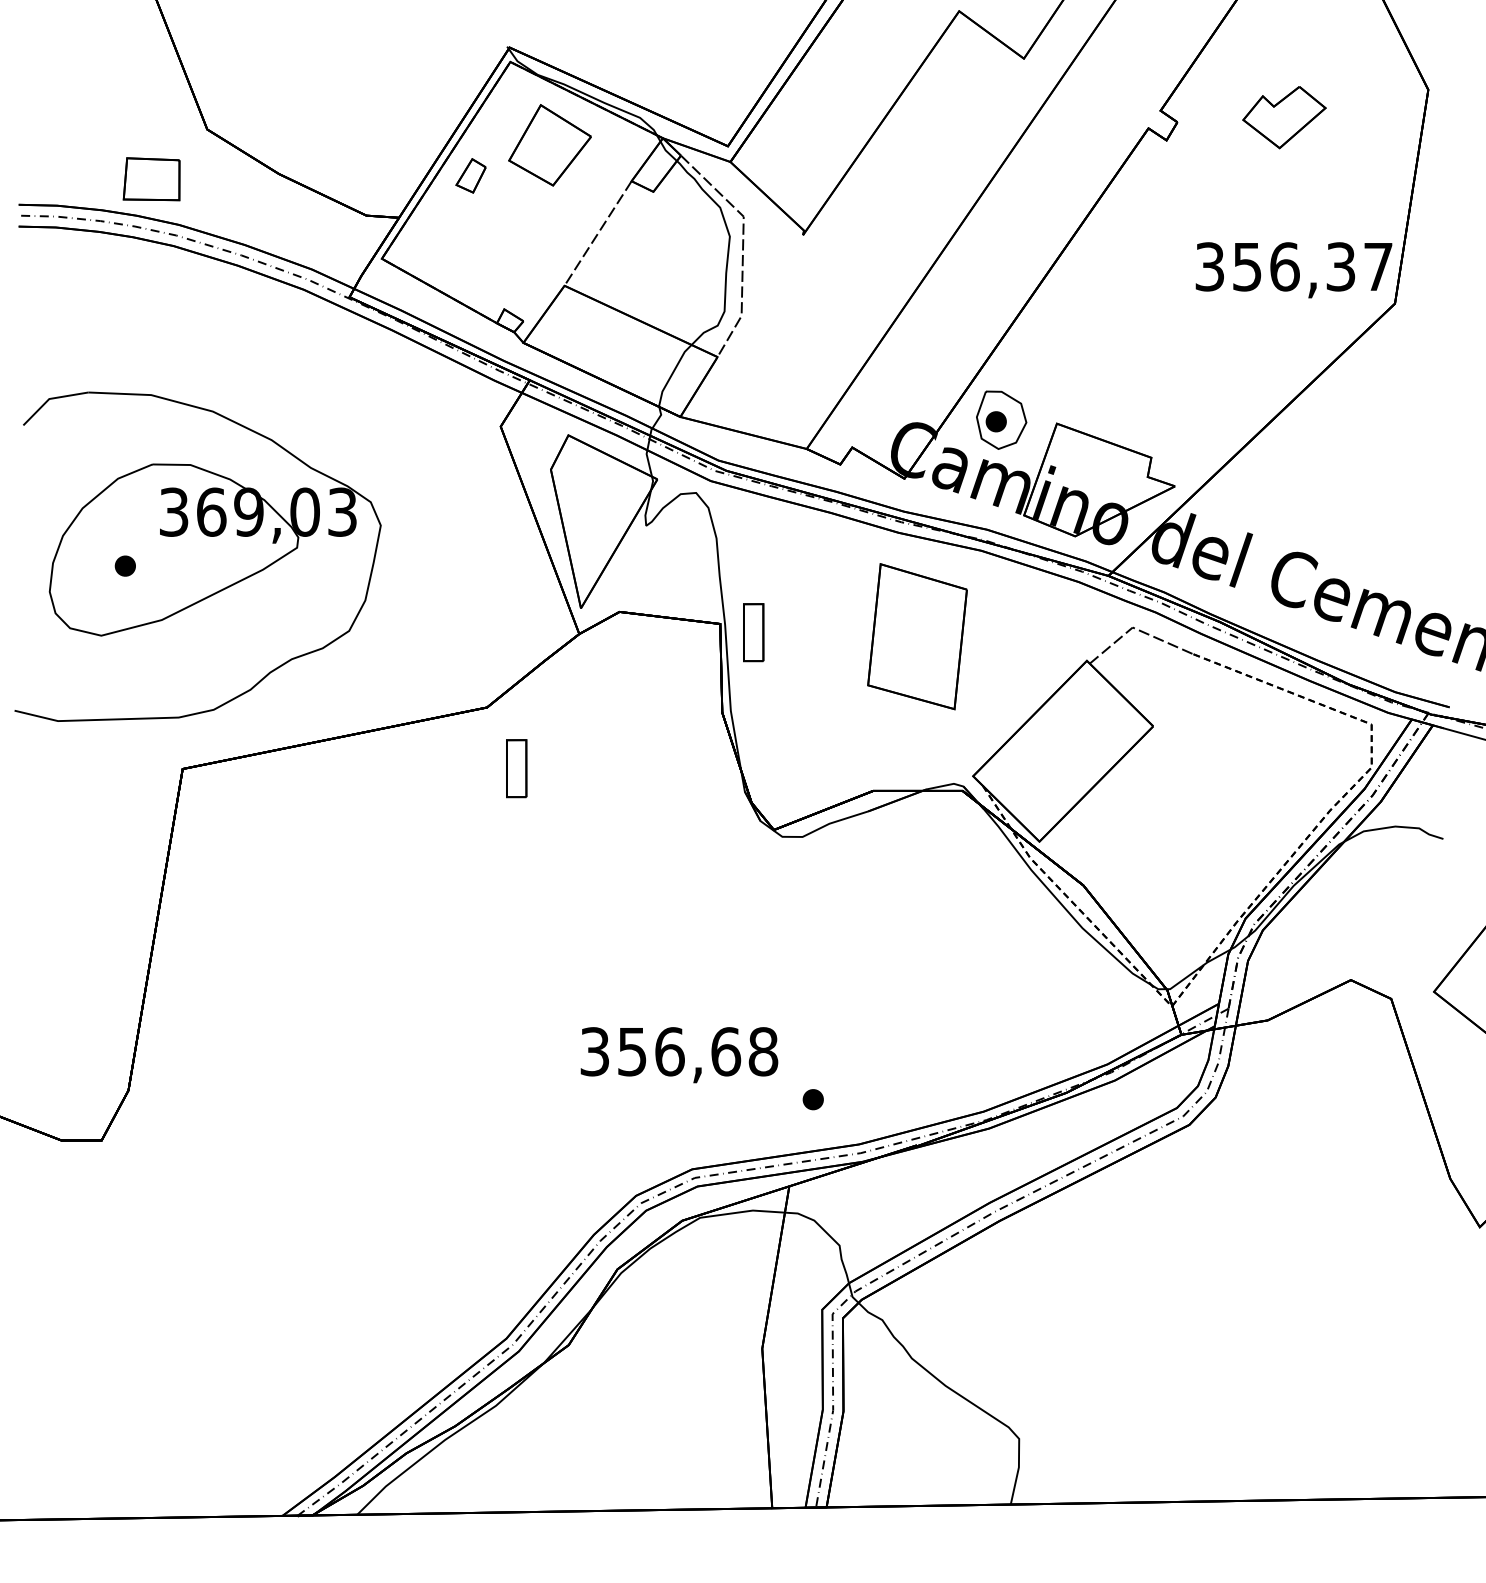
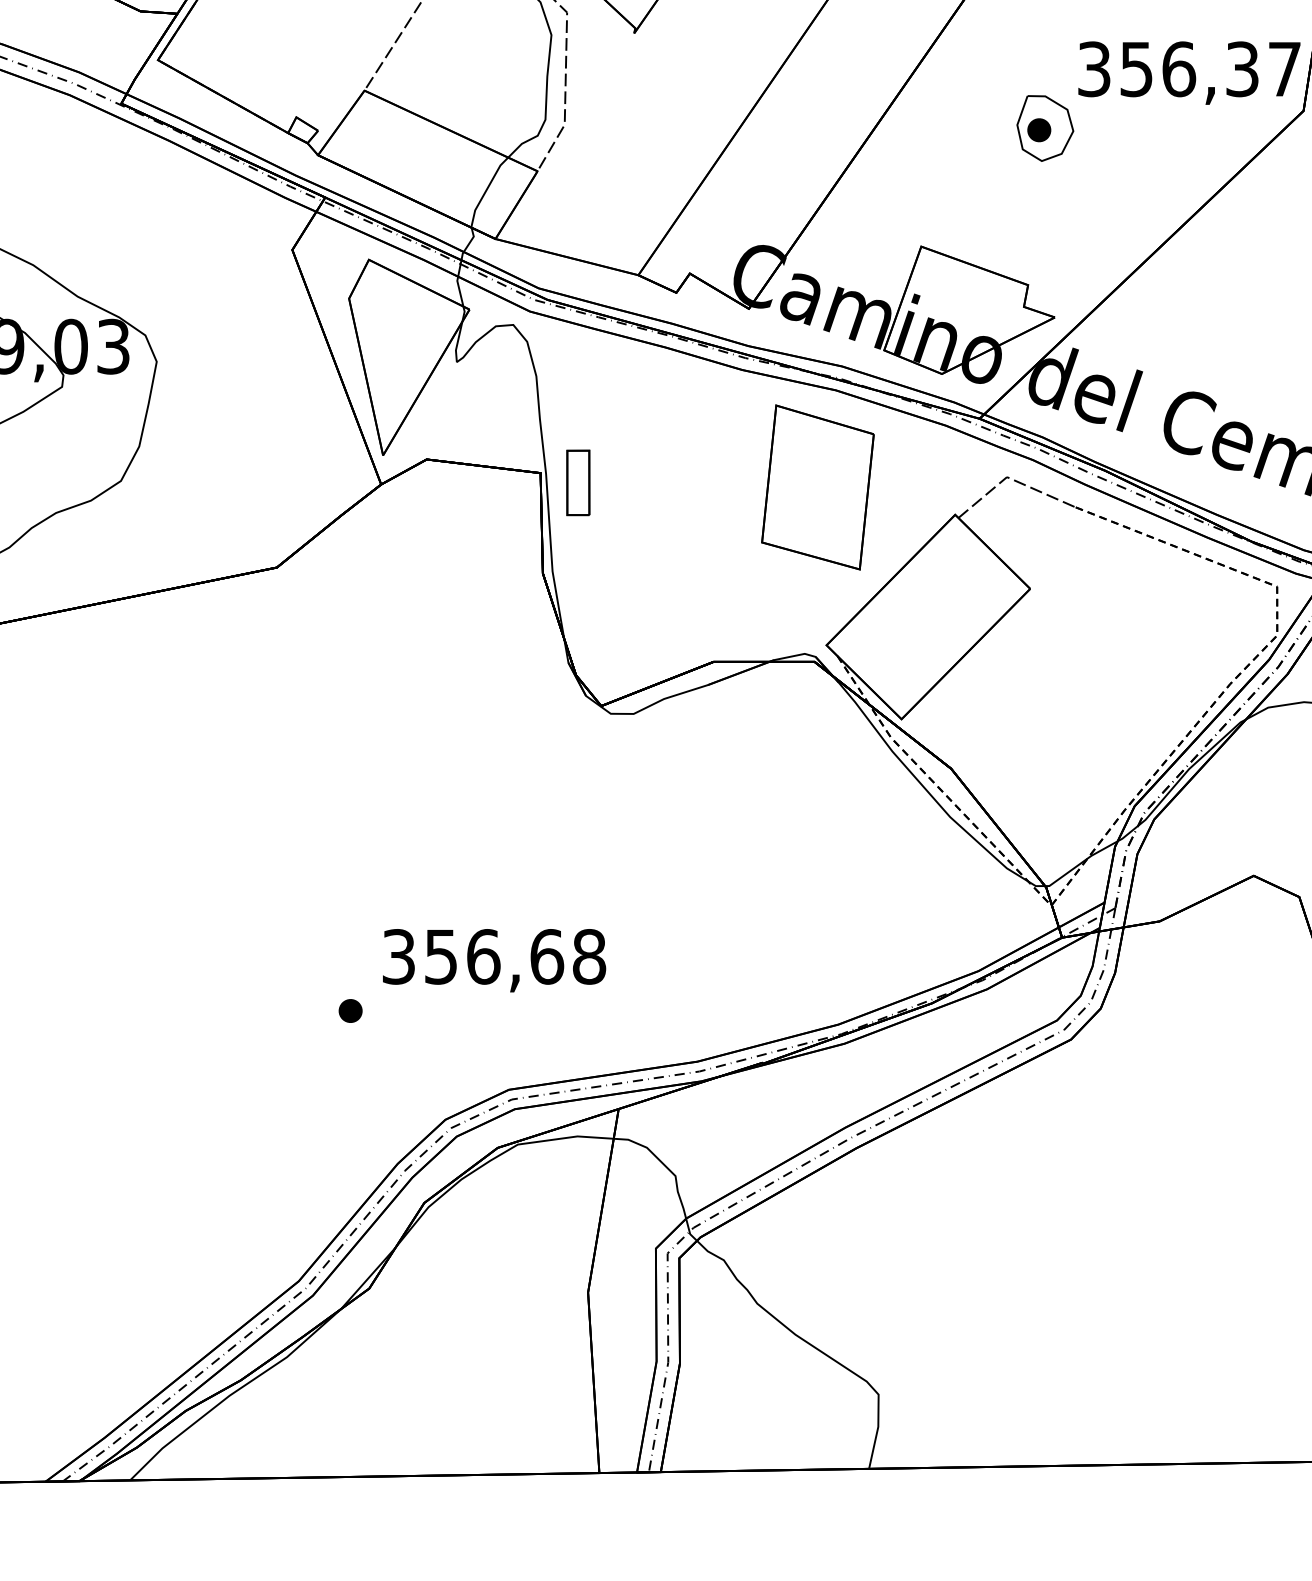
part: (1001, 419) -> (1045, 127), moved
part: (917, 636) -> (817, 487), moved
part: (516, 768) -> (310, 636), removed
part: (812, 1099) -> (349, 1010), moved

